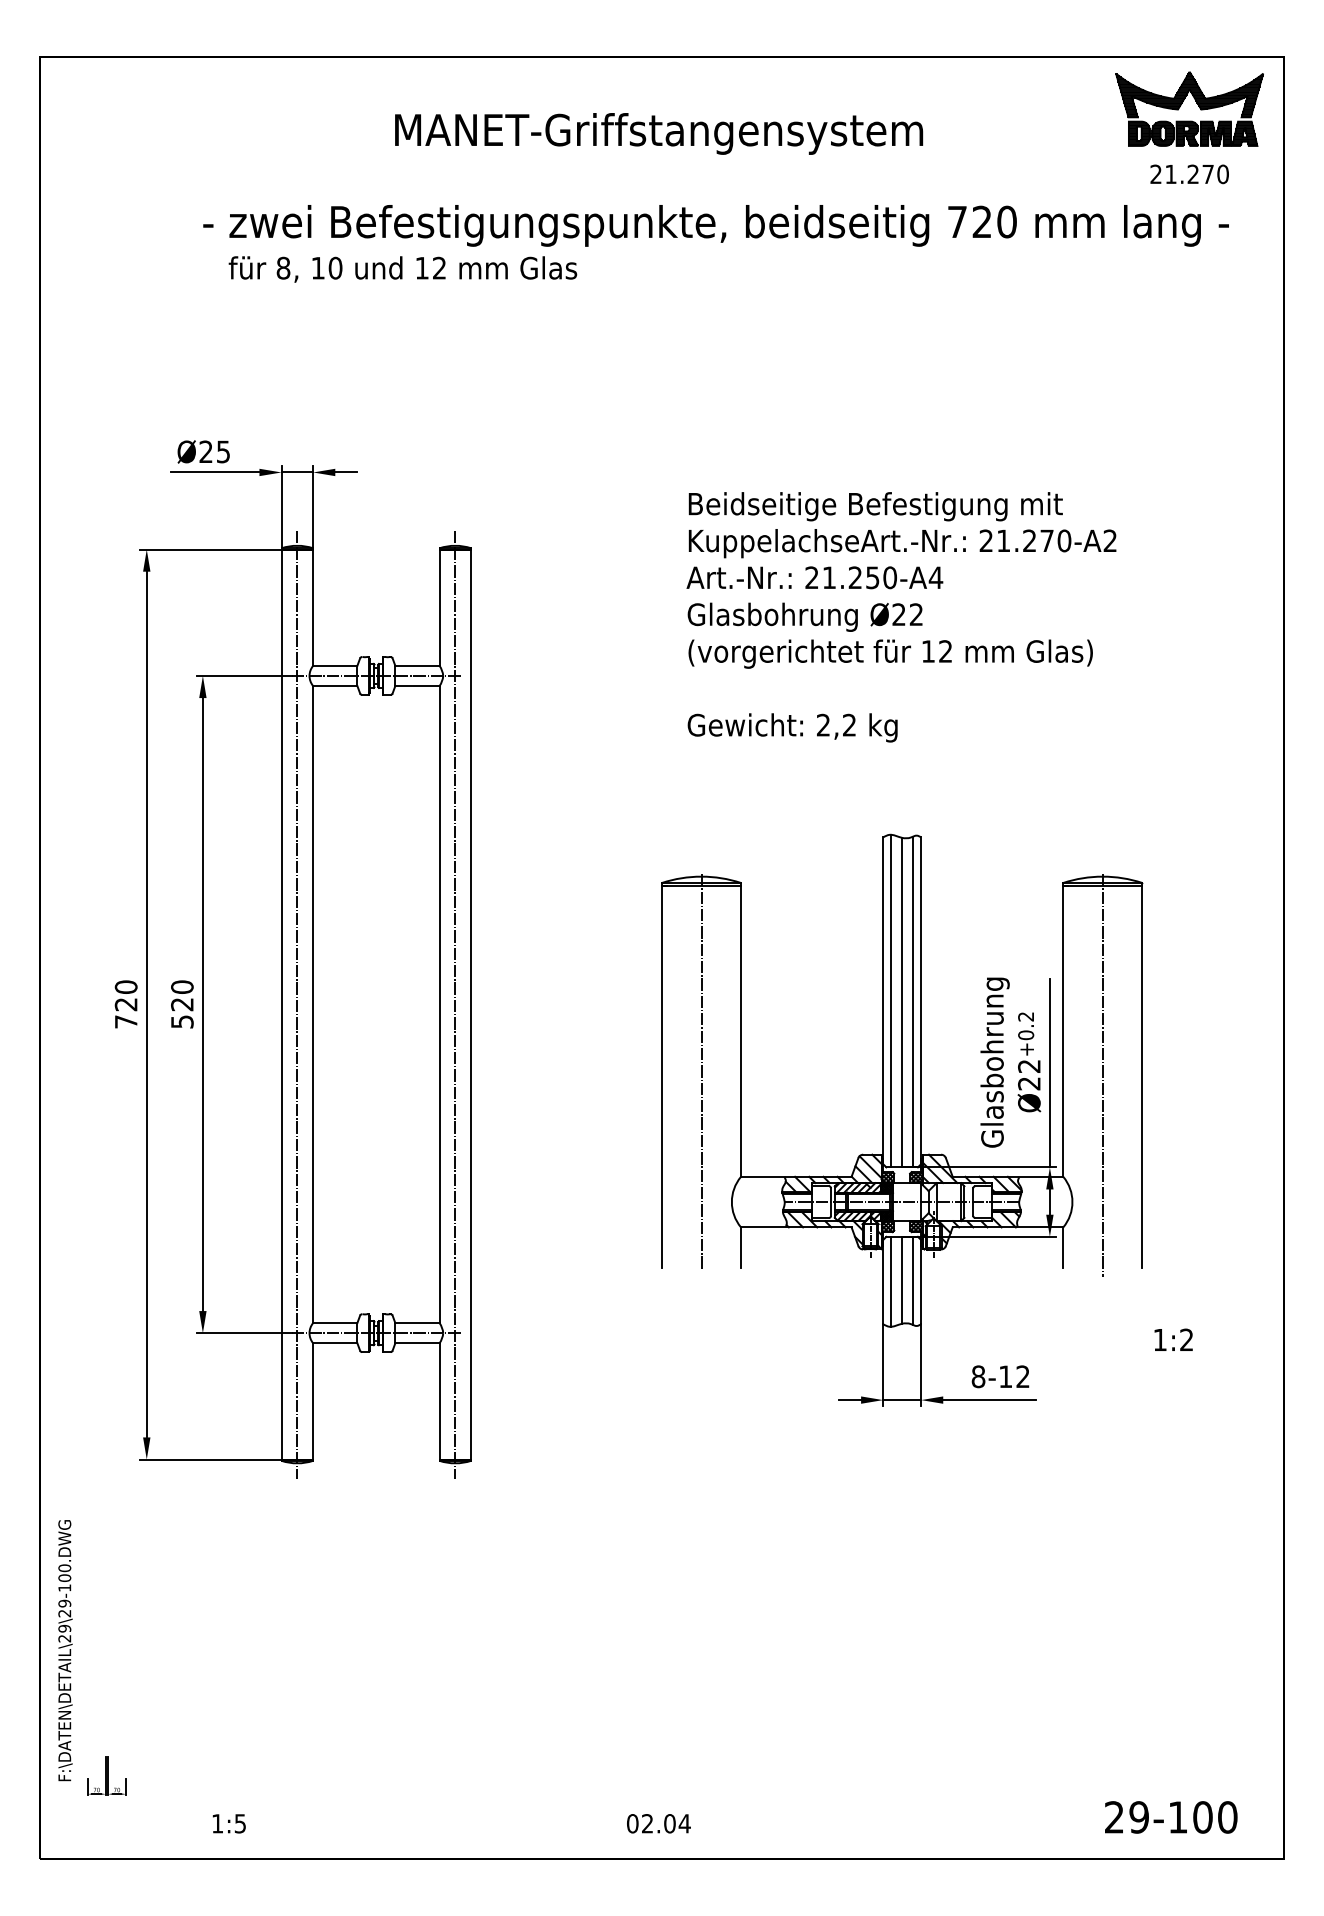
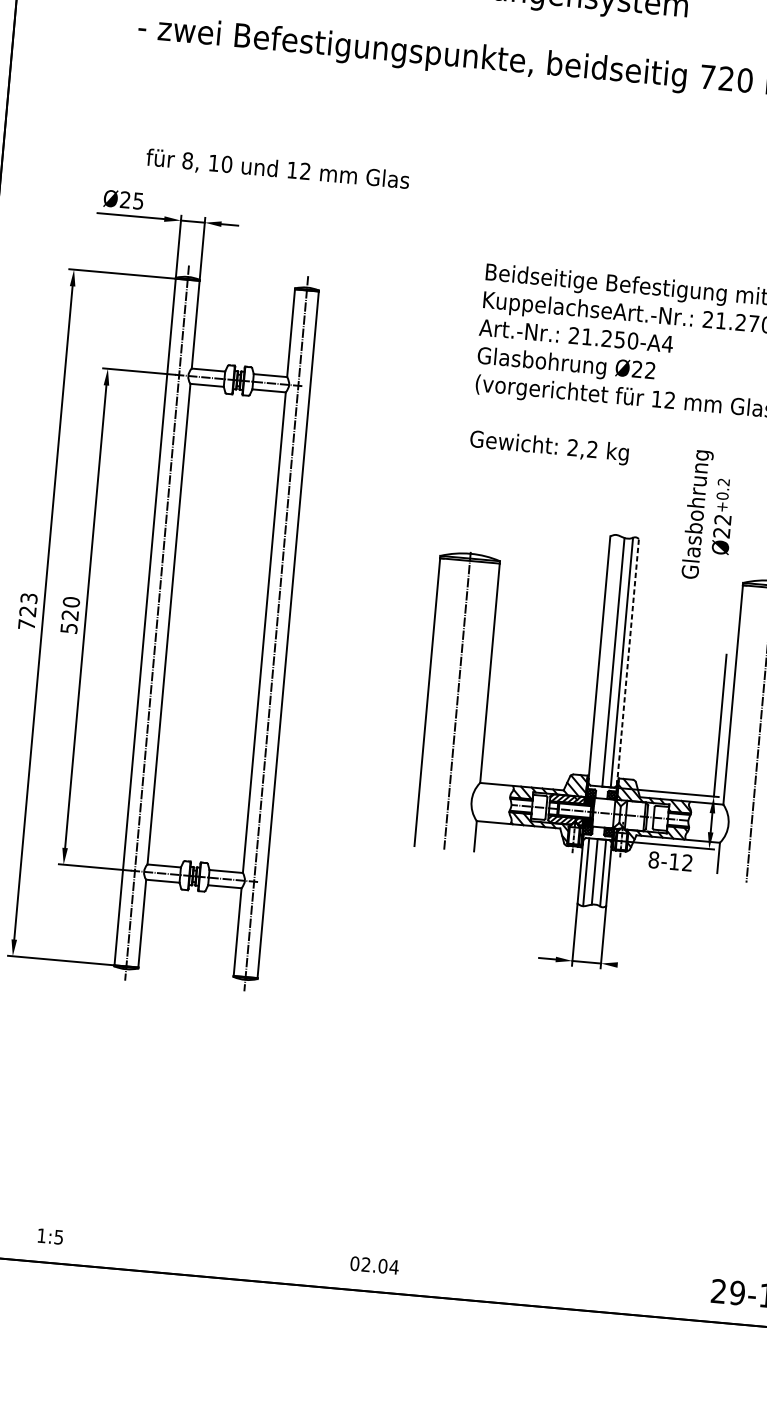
text: (402, 269) -> (277, 169), moved
text: (125, 986) -> (28, 597), 720 -> 723
line: (890, 1000) -> (604, 659), removed
line: (921, 1000) -> (628, 662), solid -> dashed
text: (1010, 1062) -> (709, 515), moved
text: (1000, 1376) -> (670, 861), moved
line: (989, 1400) -> (652, 968), removed

